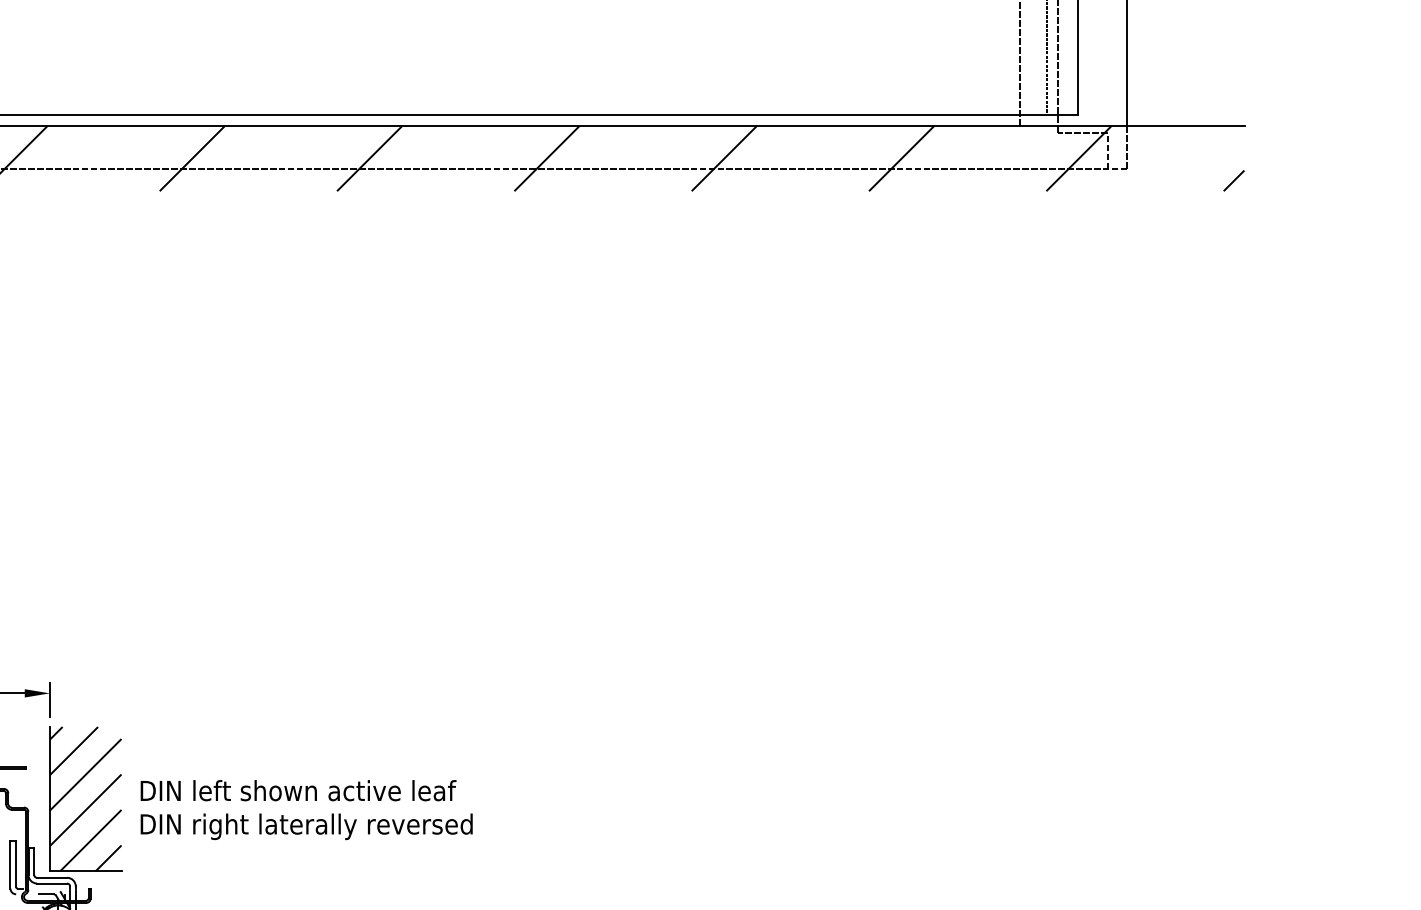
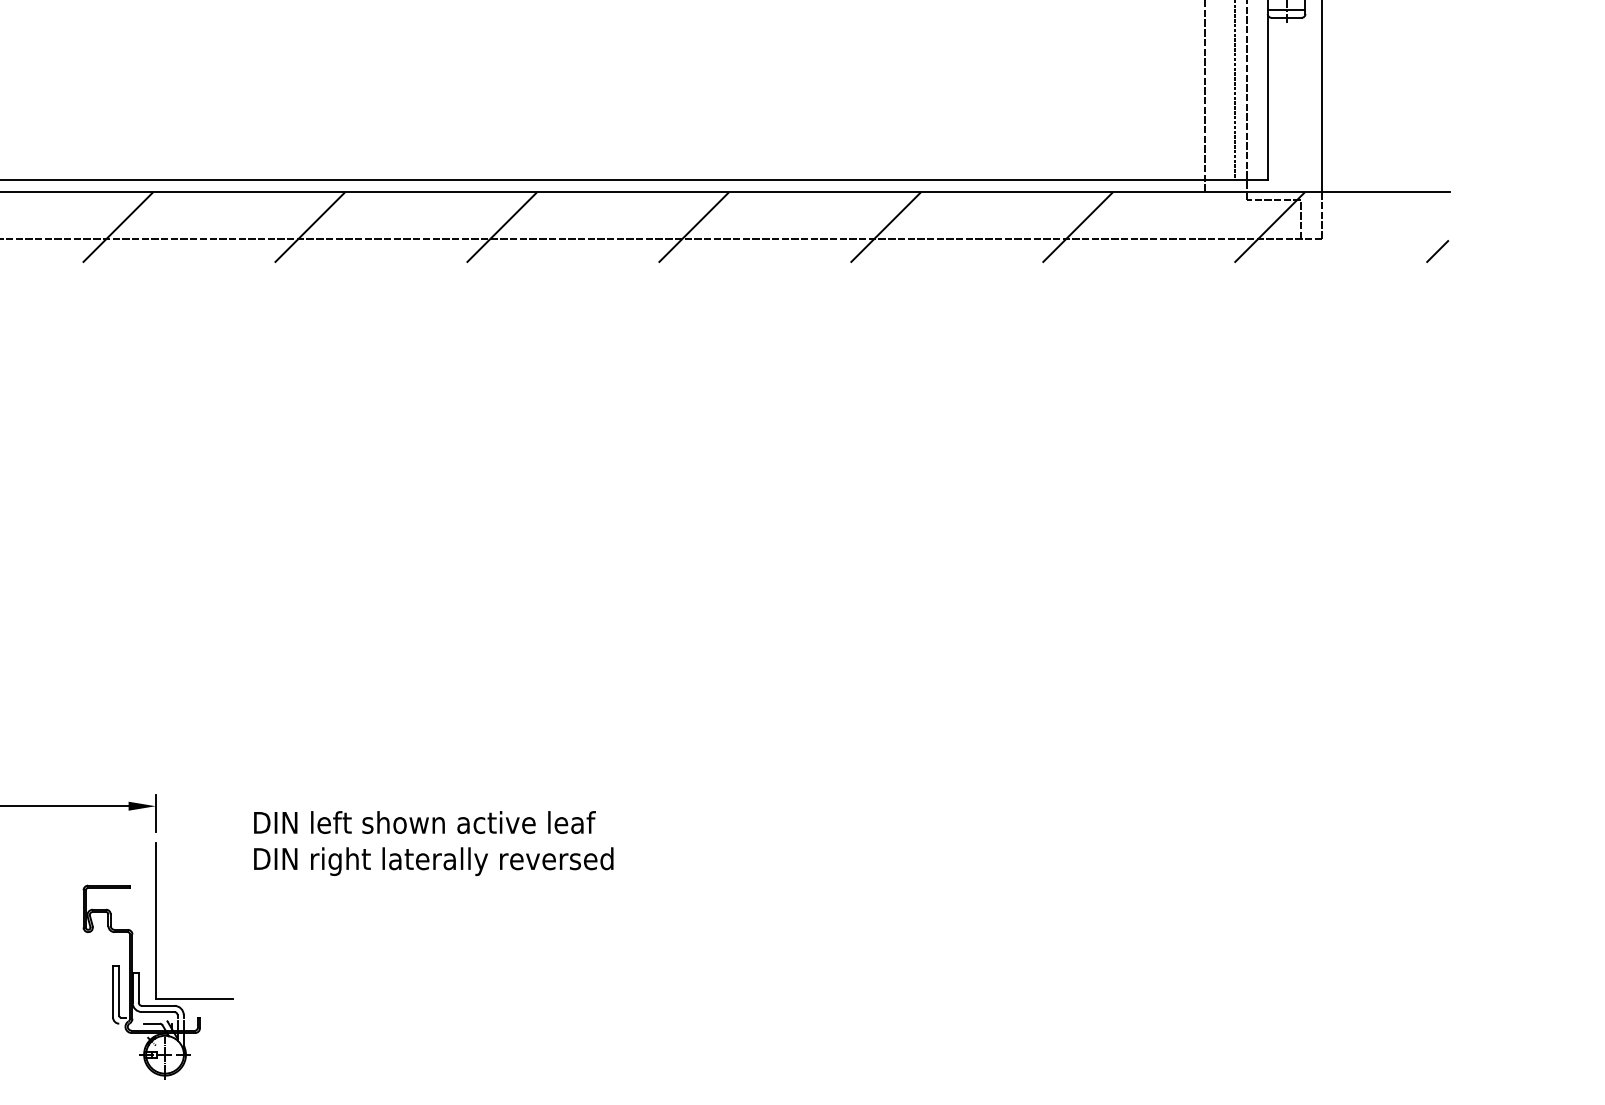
hatch: (85, 798) -> (194, 920), removed
text: (306, 810) -> (433, 843), moved

